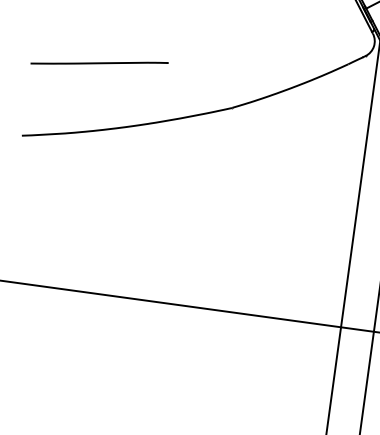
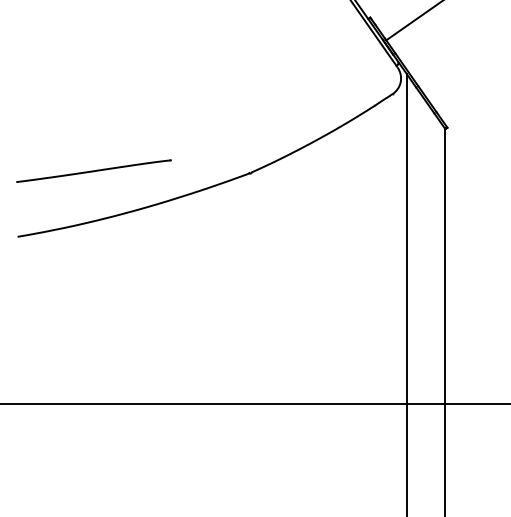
line: (99, 62) -> (93, 170), moved

